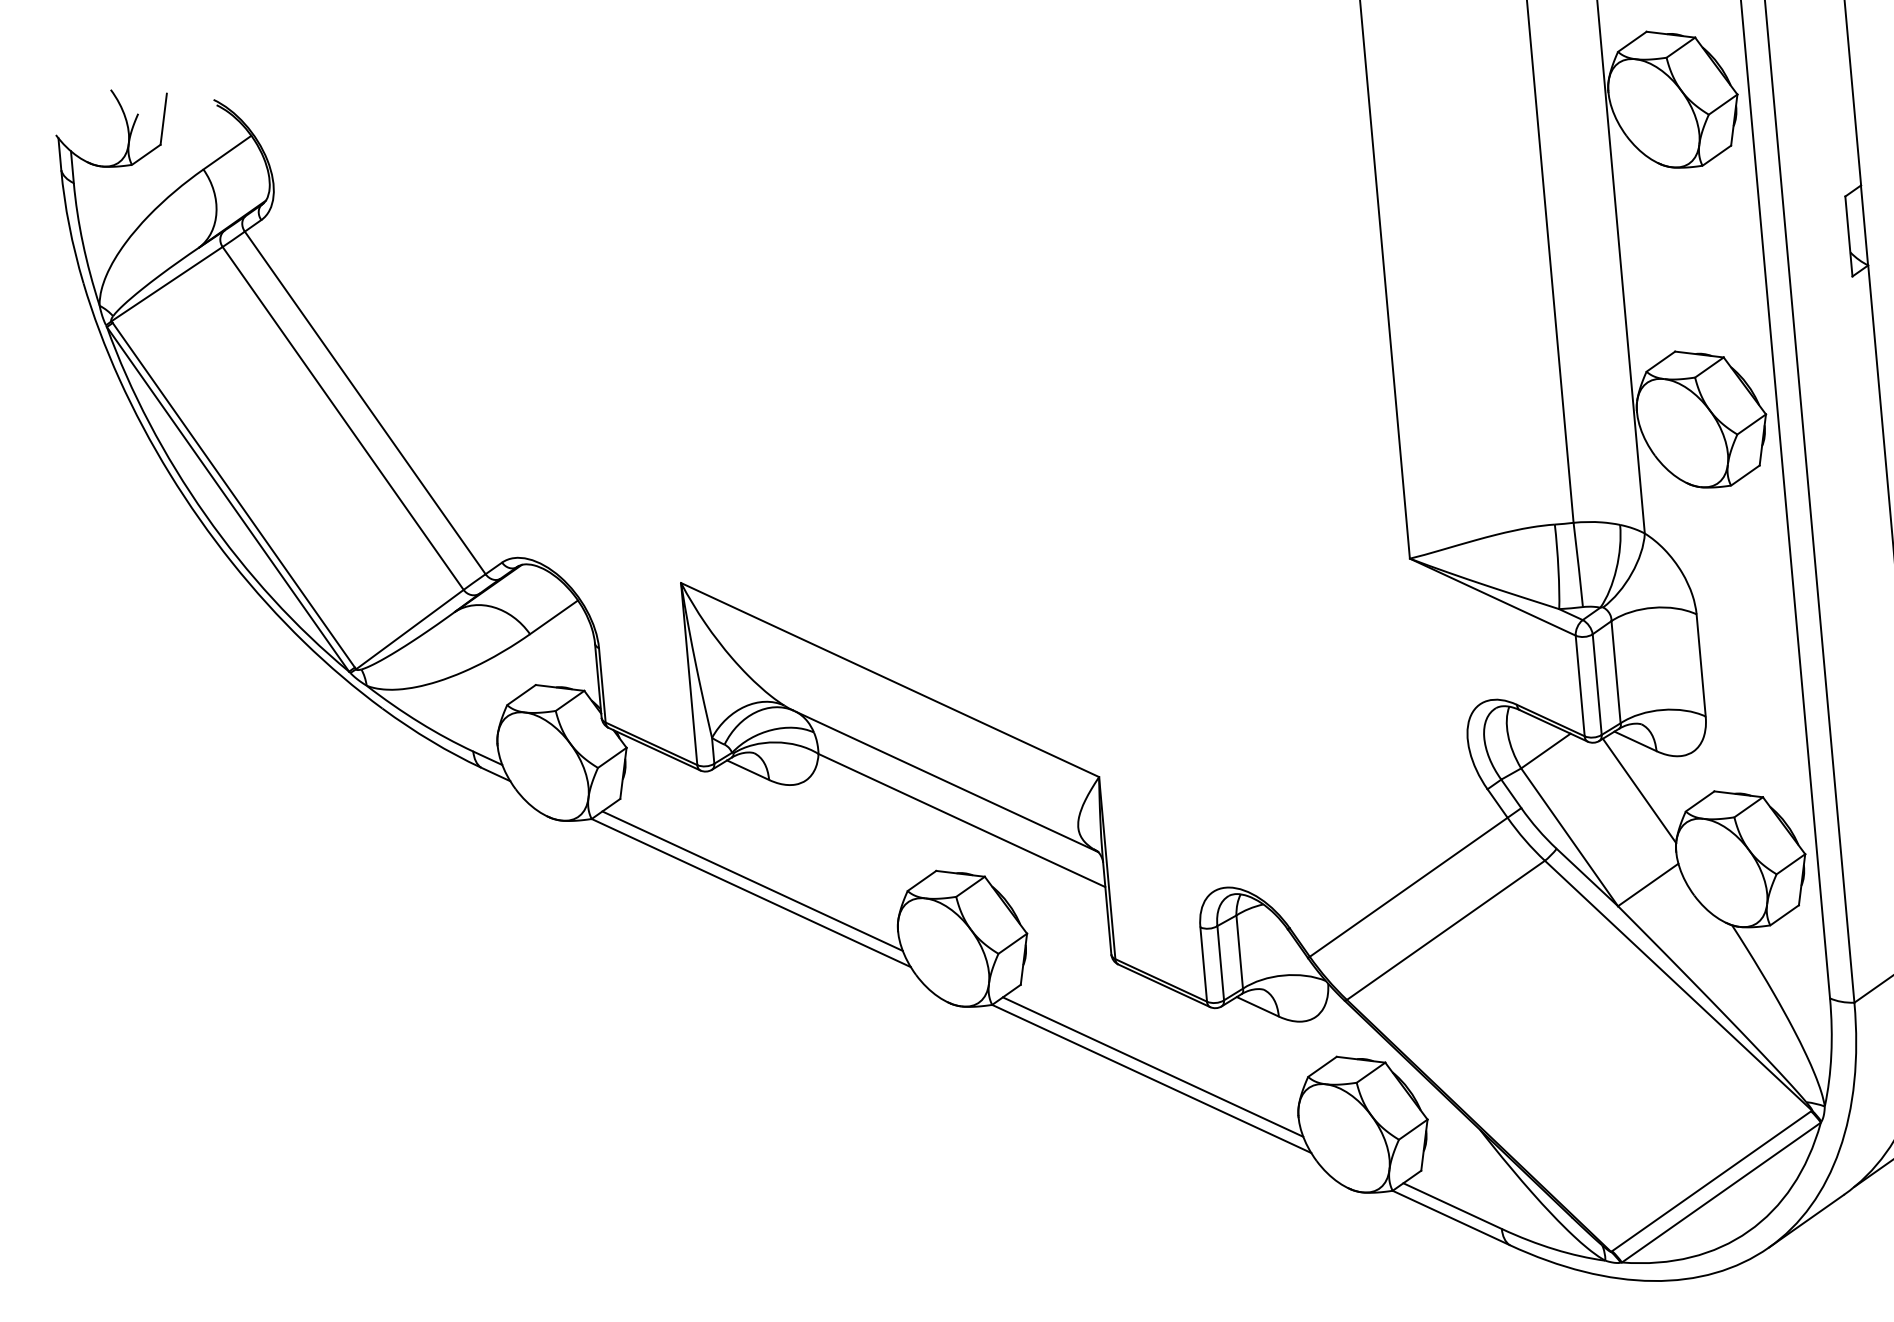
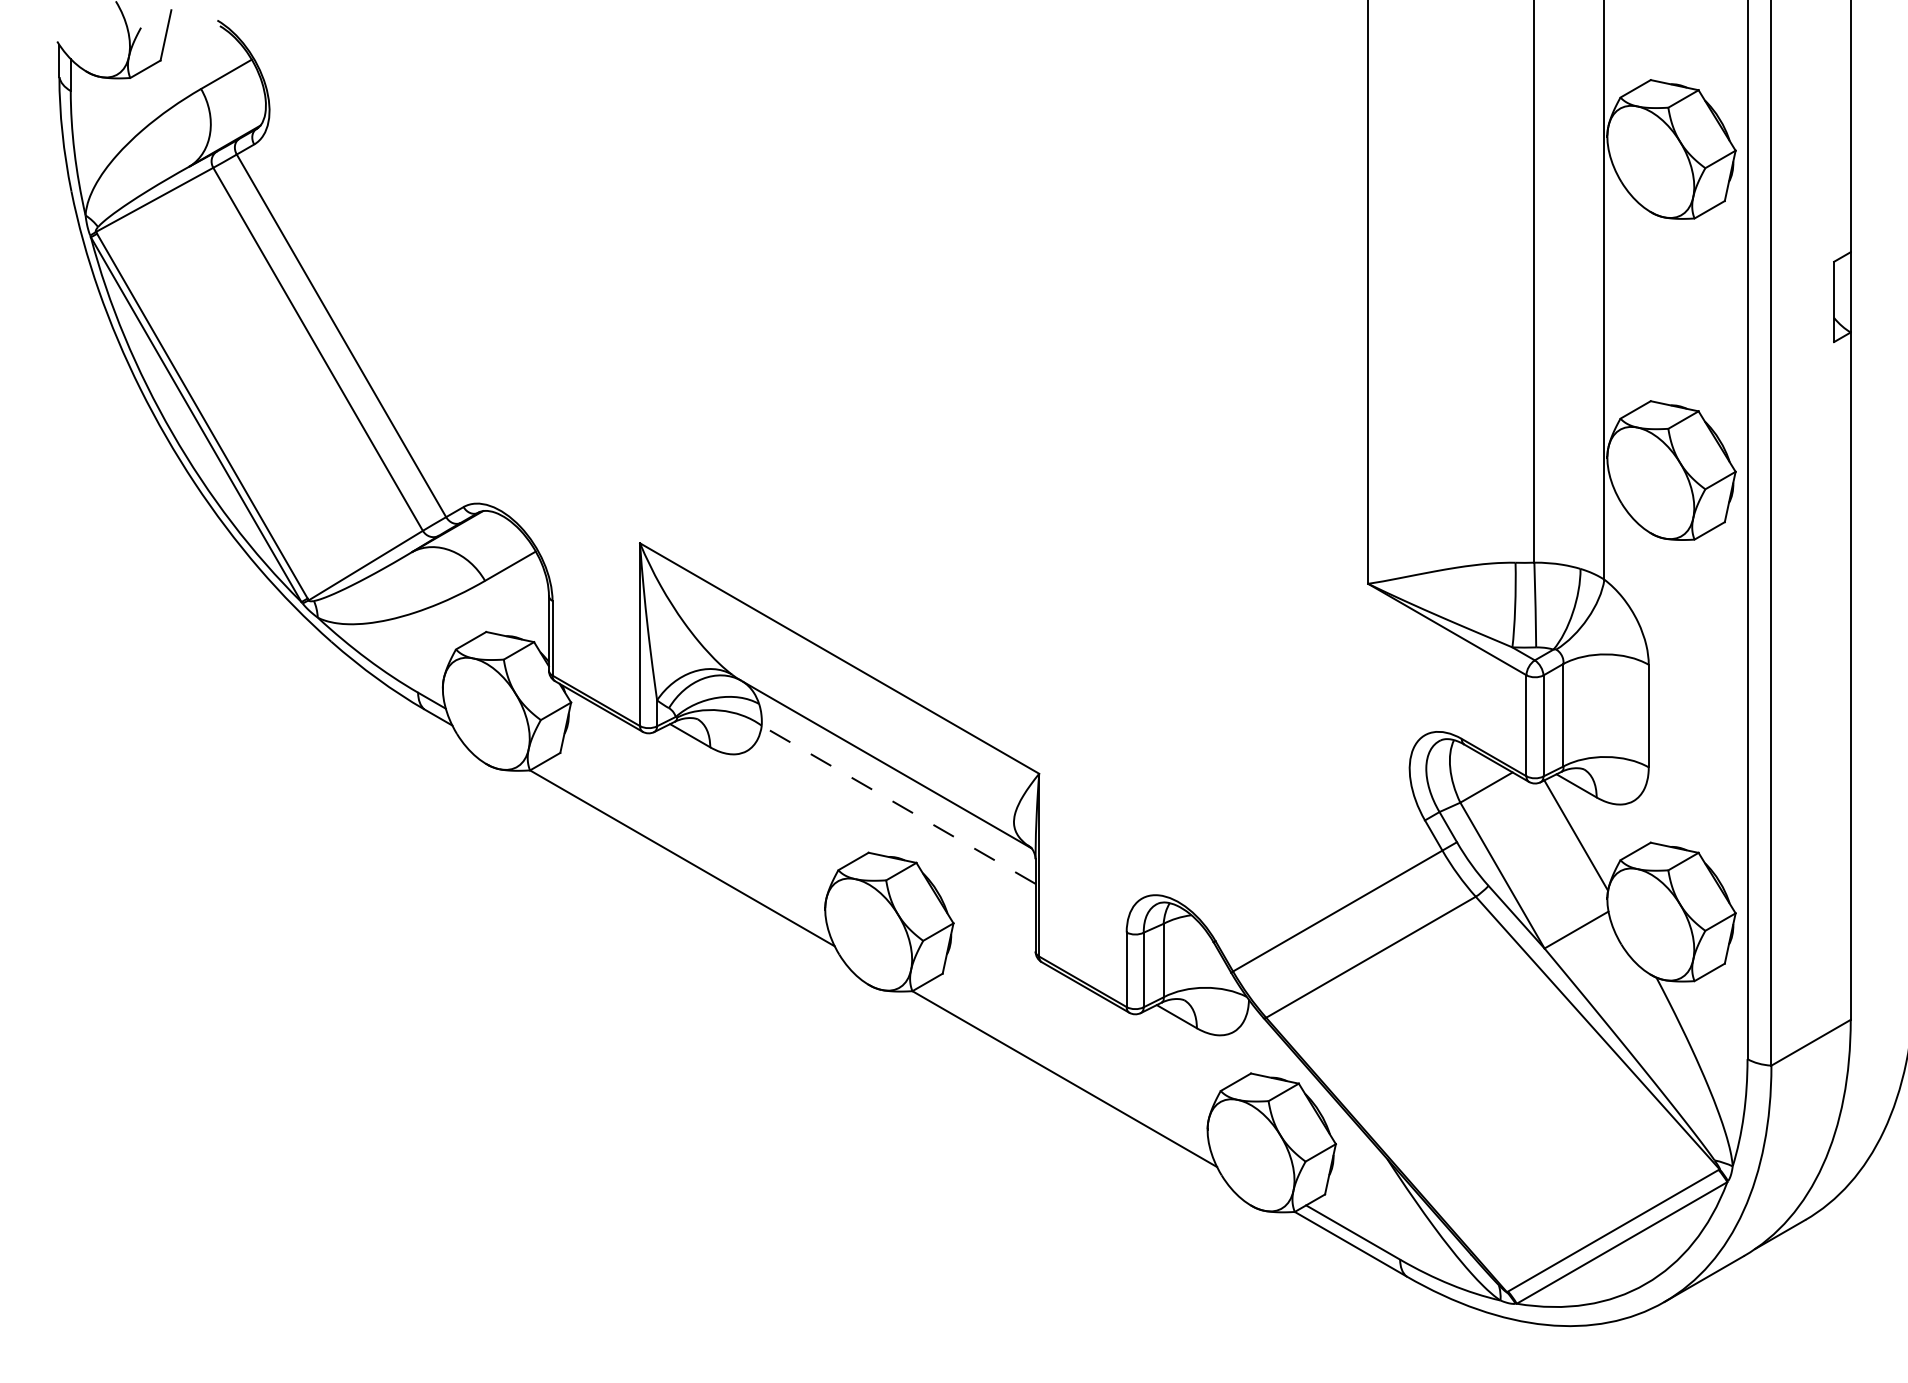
line: (961, 820) -> (898, 804), solid -> dashed
line: (752, 881) -> (684, 846), removed
line: (1152, 1067) -> (1066, 1067), removed

